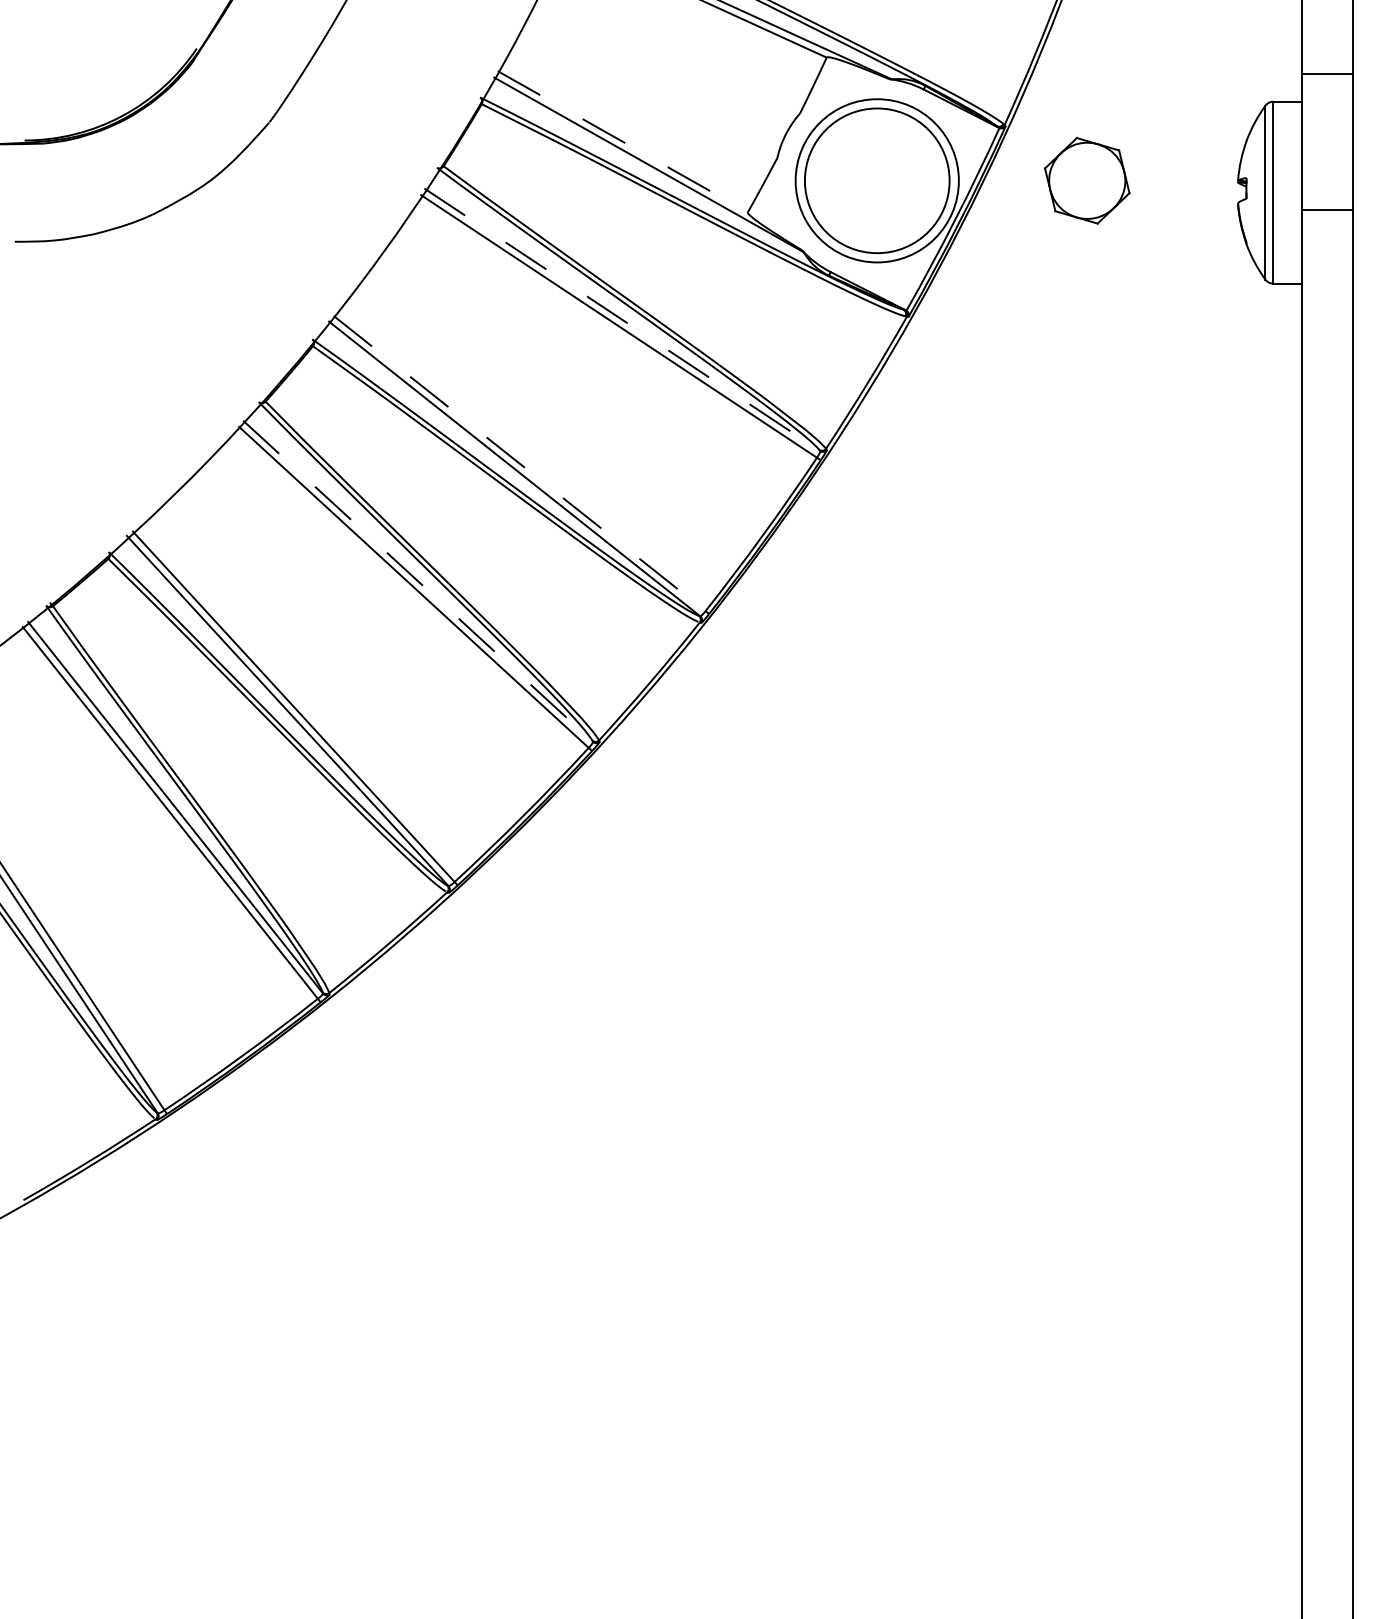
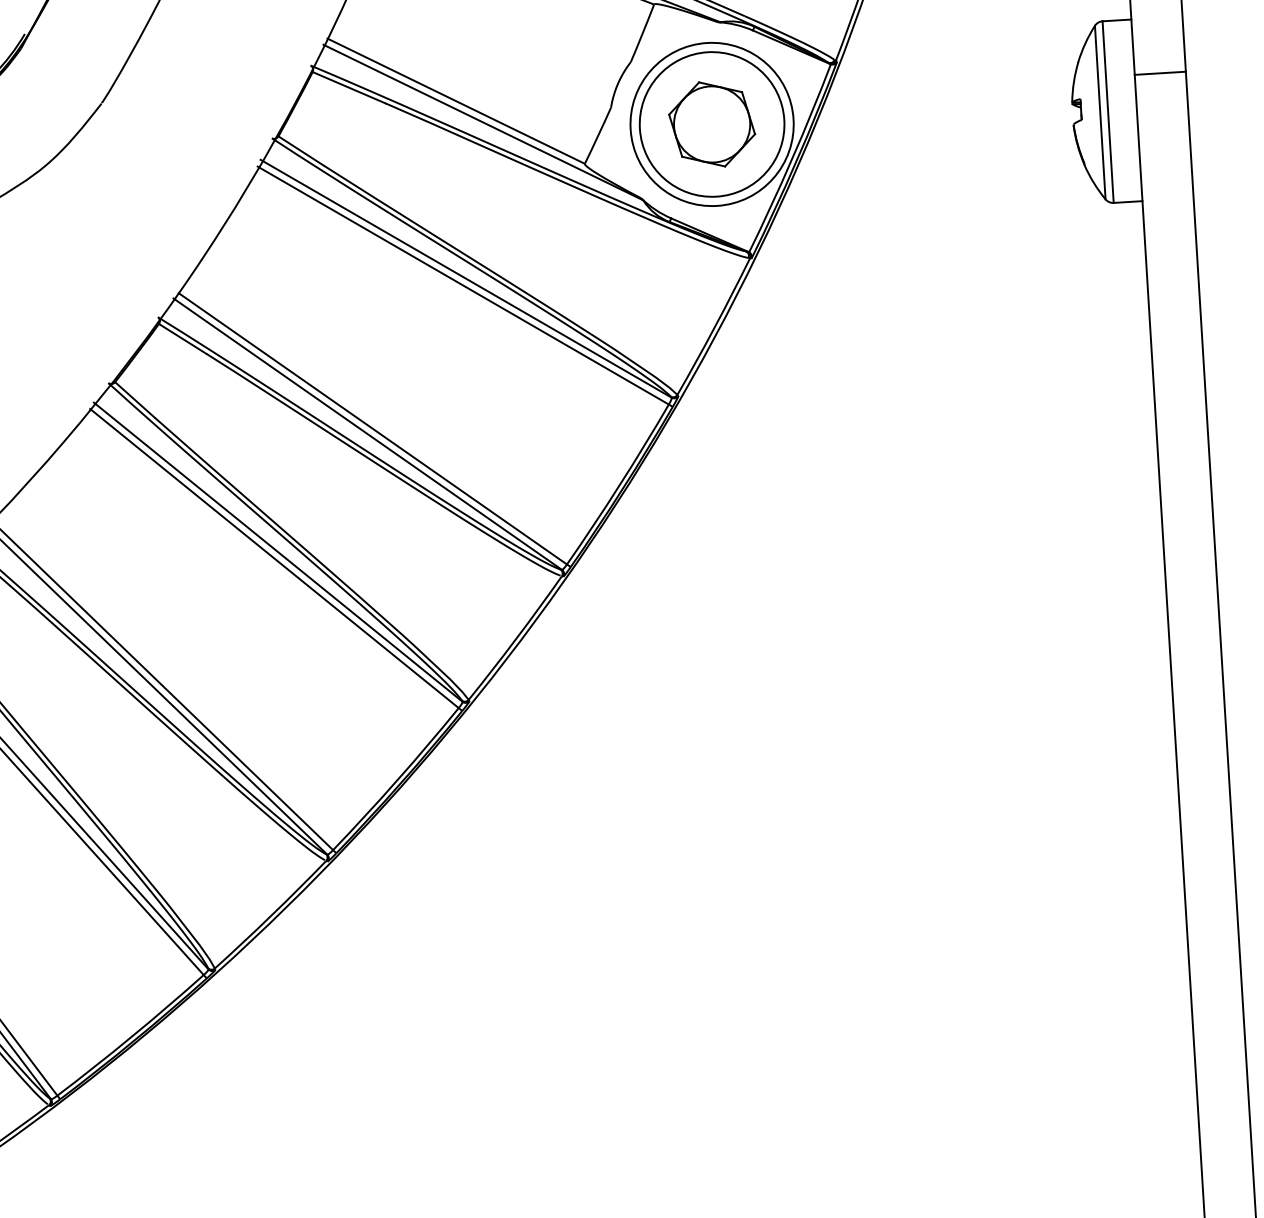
line: (623, 142) -> (456, 101), dashed -> solid
part: (1087, 180) -> (712, 124), moved
line: (1327, 210) -> (1160, 73), moved
line: (622, 319) -> (466, 278), dashed -> solid
line: (519, 463) -> (372, 428), dashed -> solid
line: (418, 581) -> (278, 552), dashed -> solid

